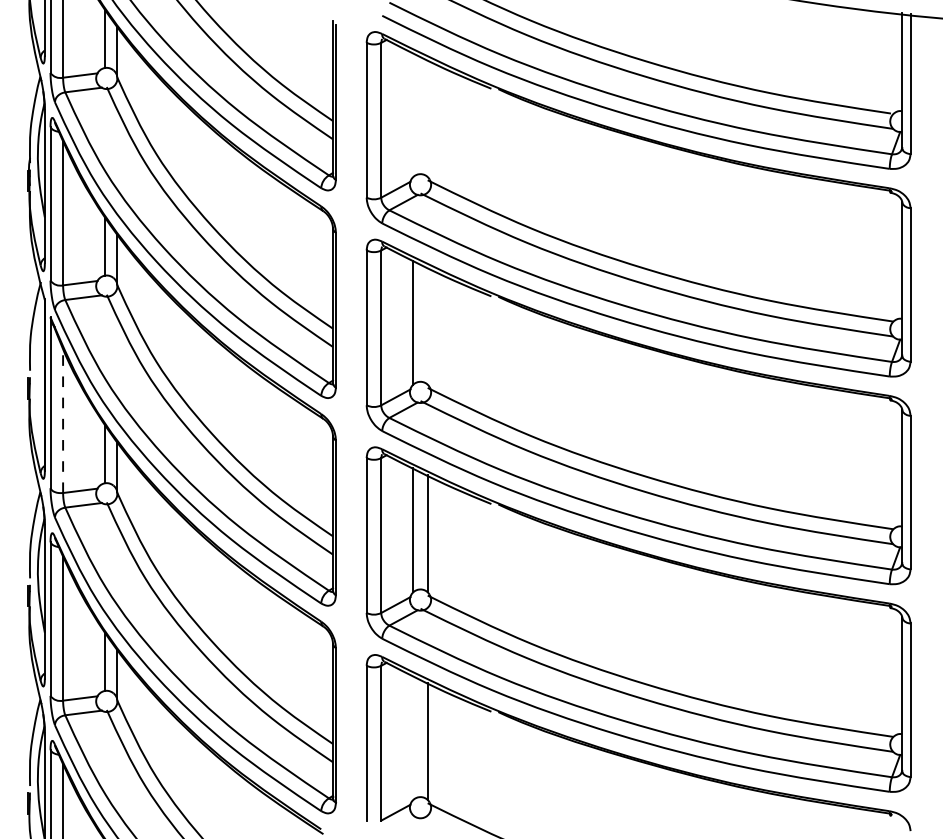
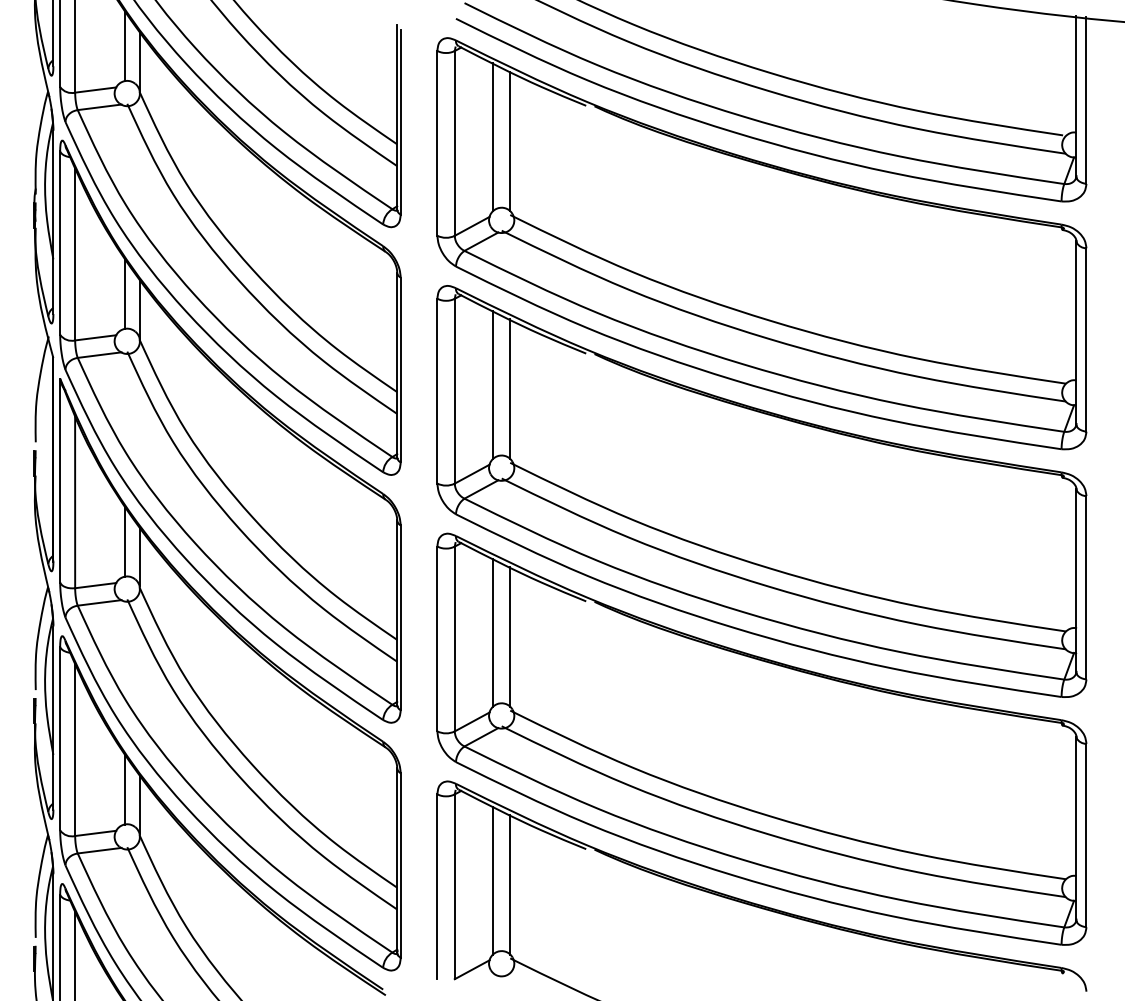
line: (413, 115) -> (493, 137), added
line: (427, 118) -> (509, 141), added
line: (427, 325) -> (509, 388), added
line: (63, 420) -> (75, 501), dashed -> solid
line: (413, 737) -> (493, 879), added

